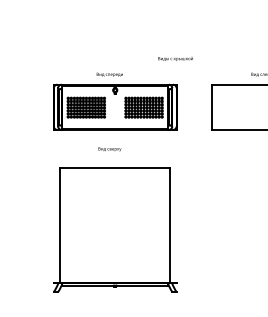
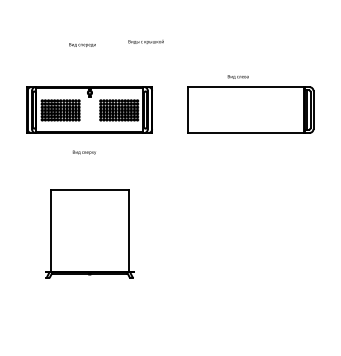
text: (174, 58) -> (145, 41), moved
text: (109, 74) -> (82, 44), moved
part: (114, 229) -> (89, 233), size x0.7

